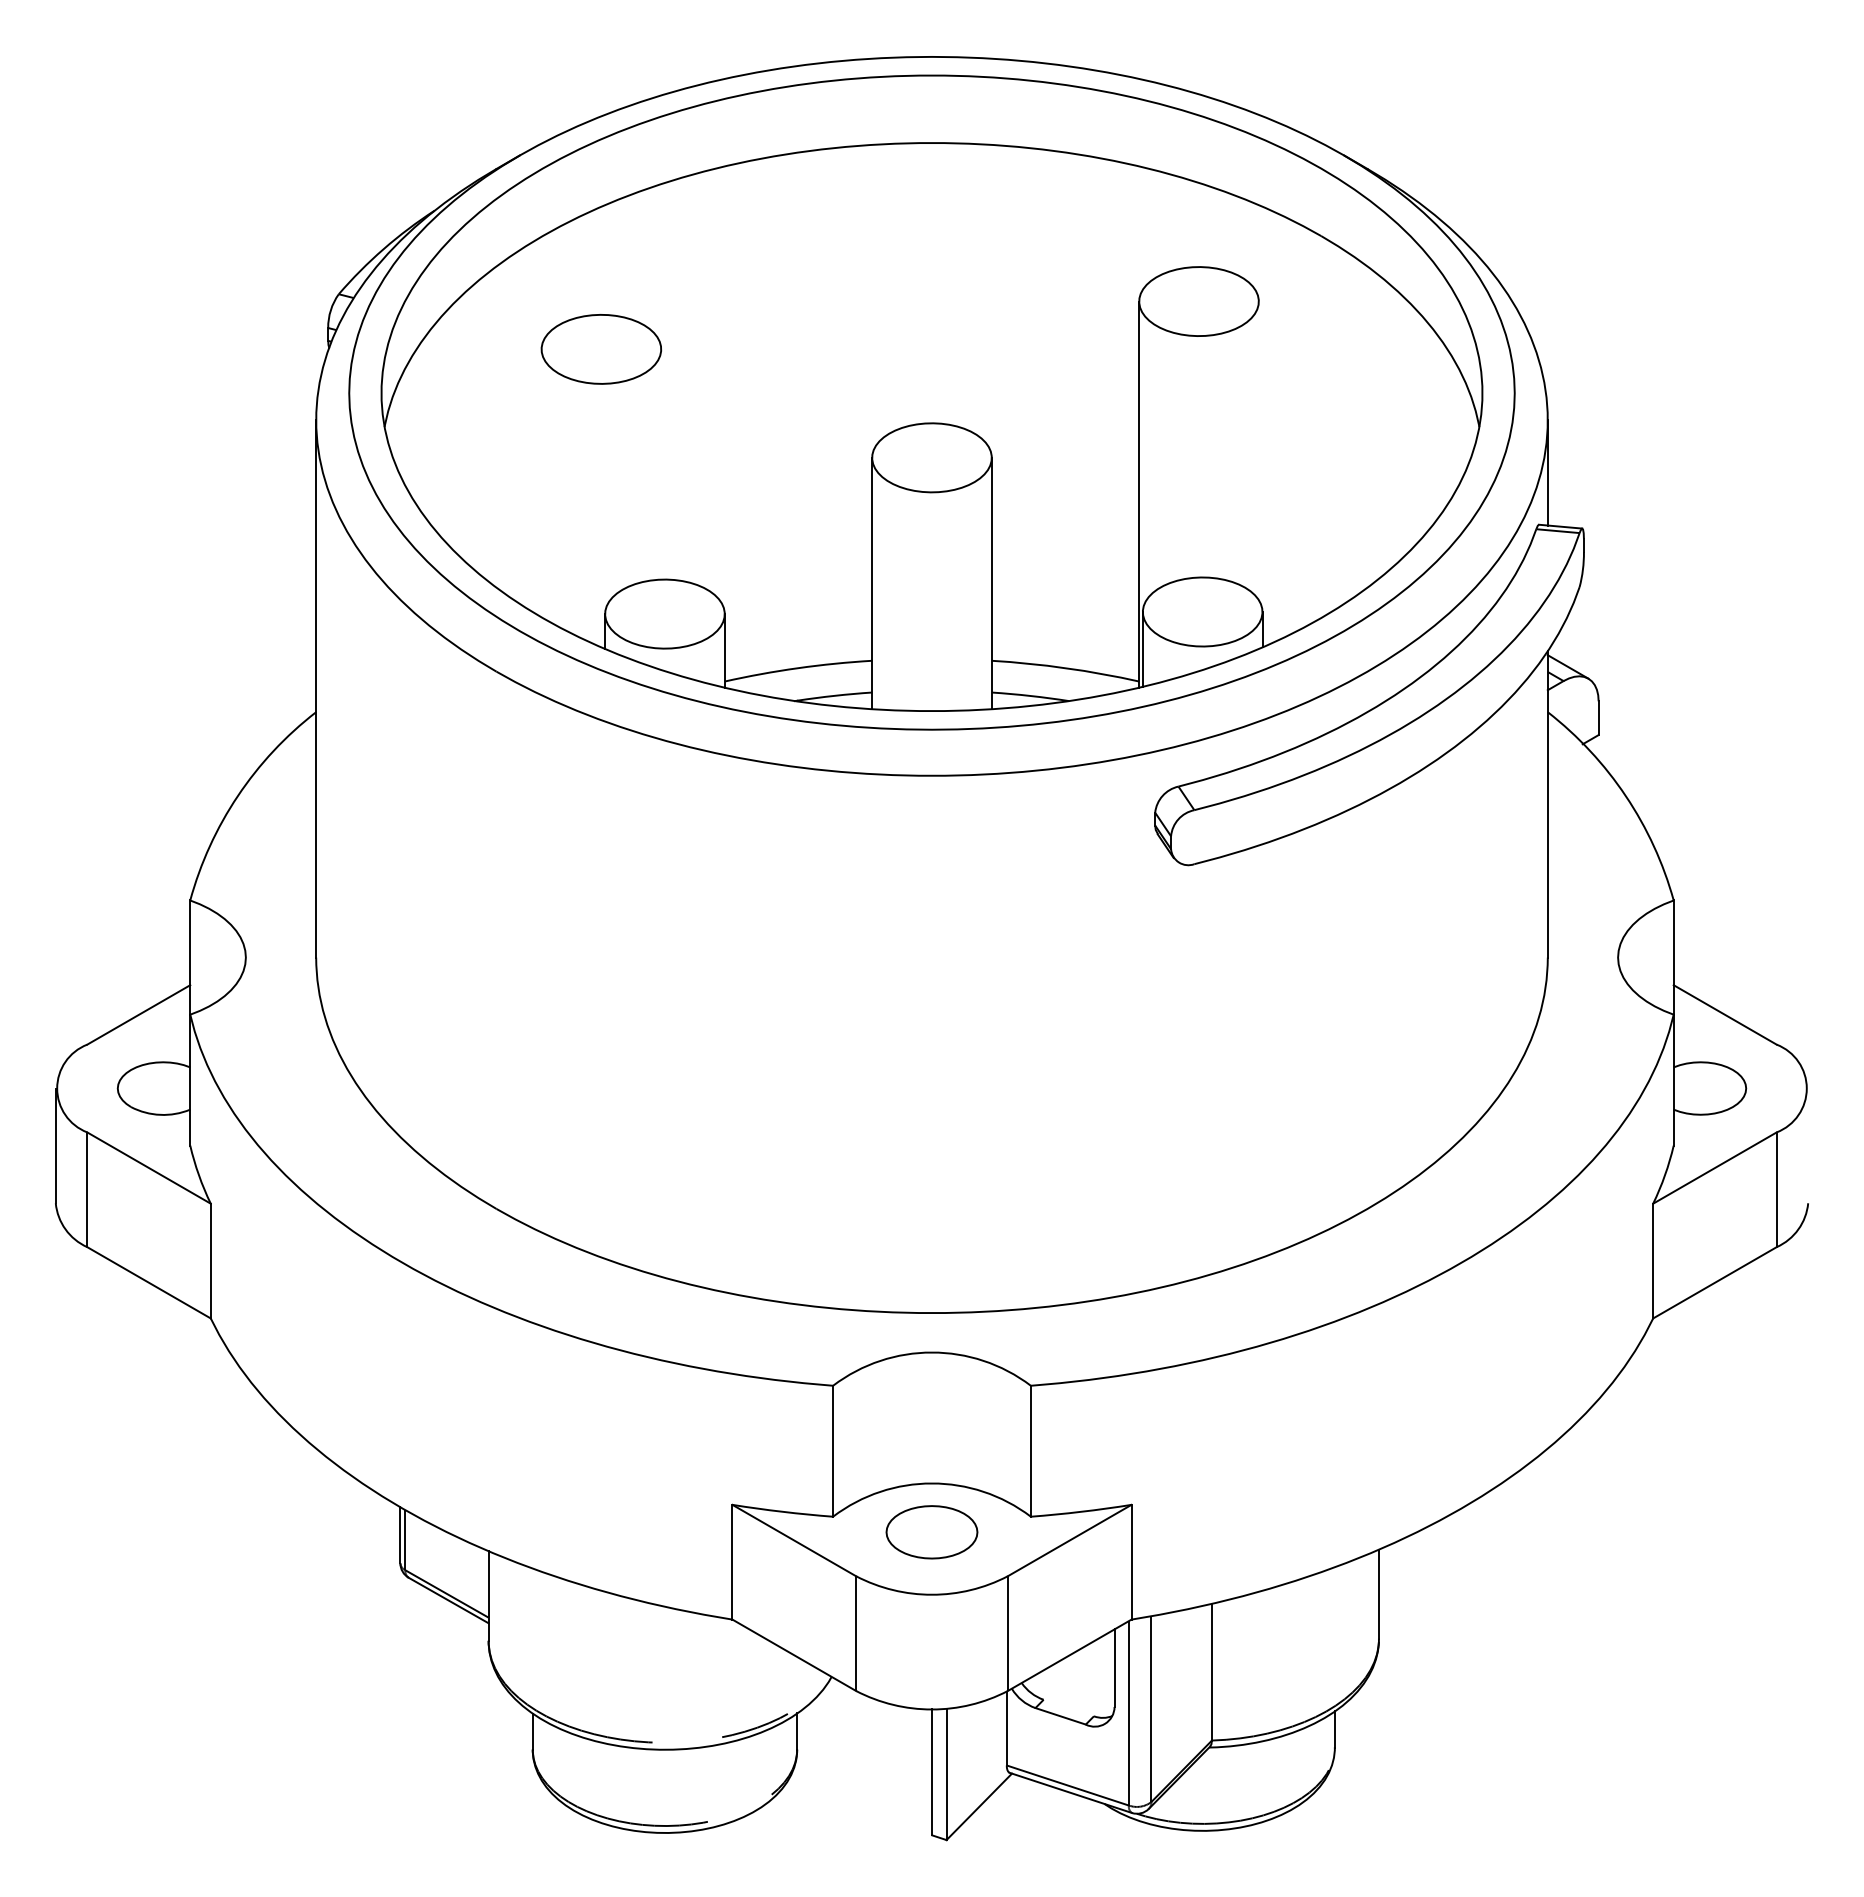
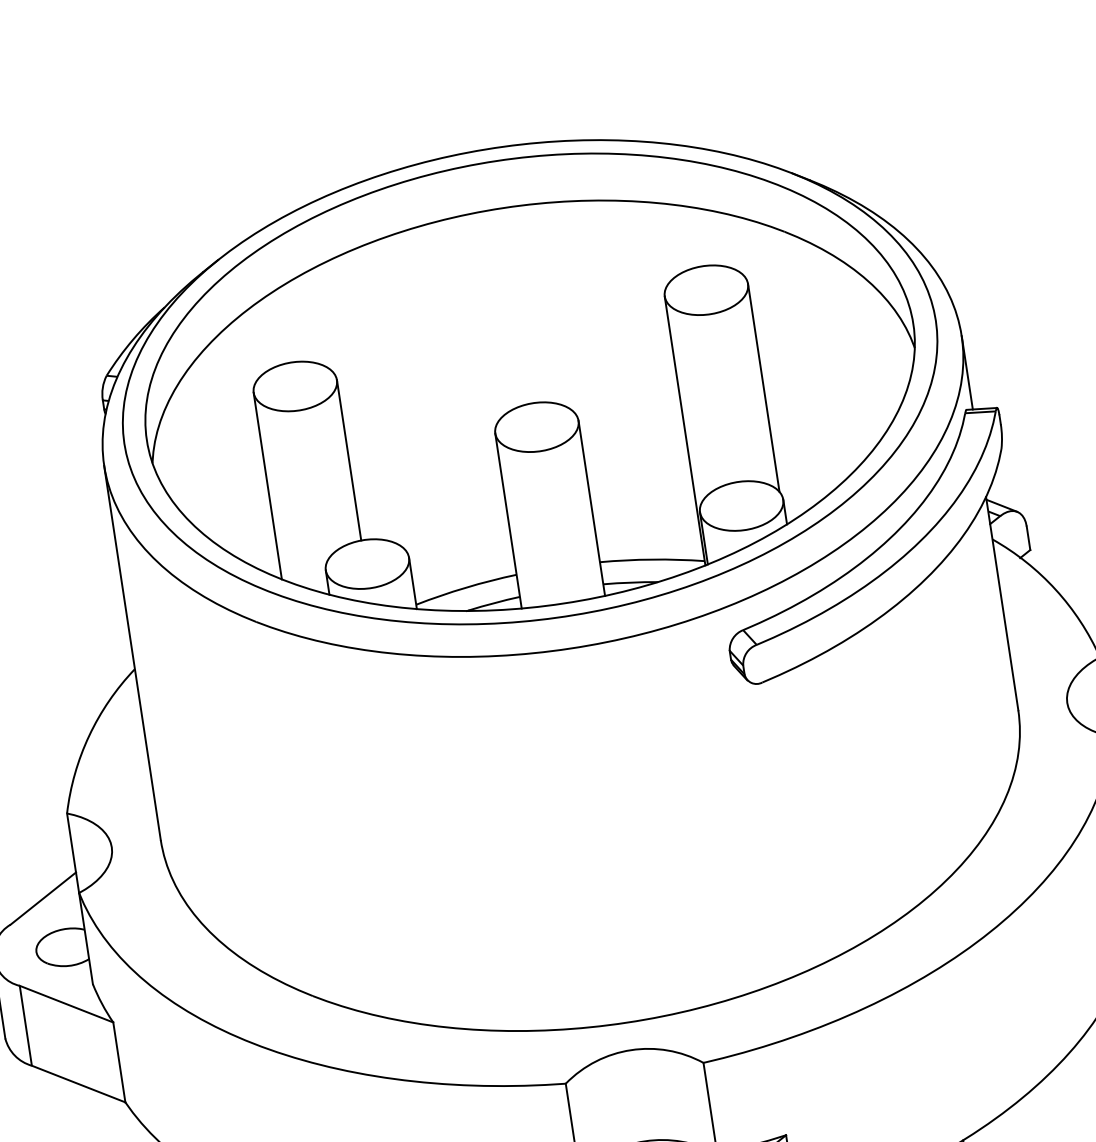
line: (1258, 450) -> (763, 387), added
line: (661, 464) -> (349, 460), added
line: (541, 483) -> (267, 486), added

